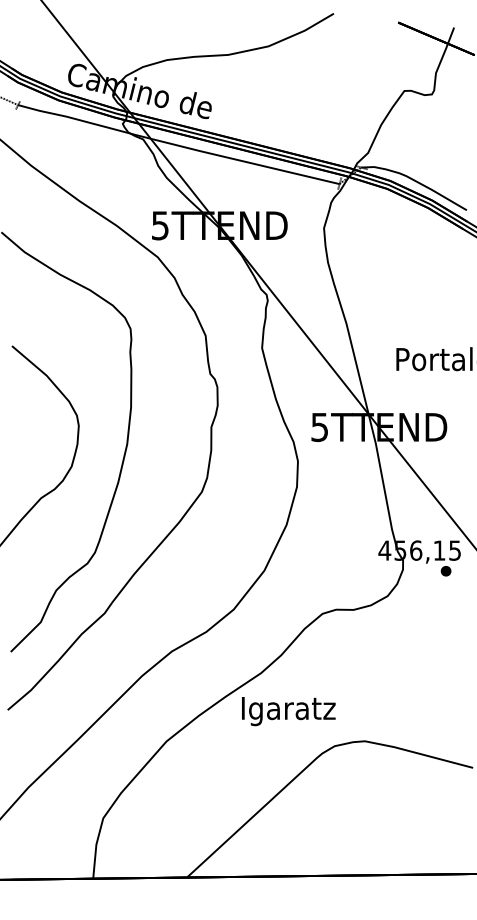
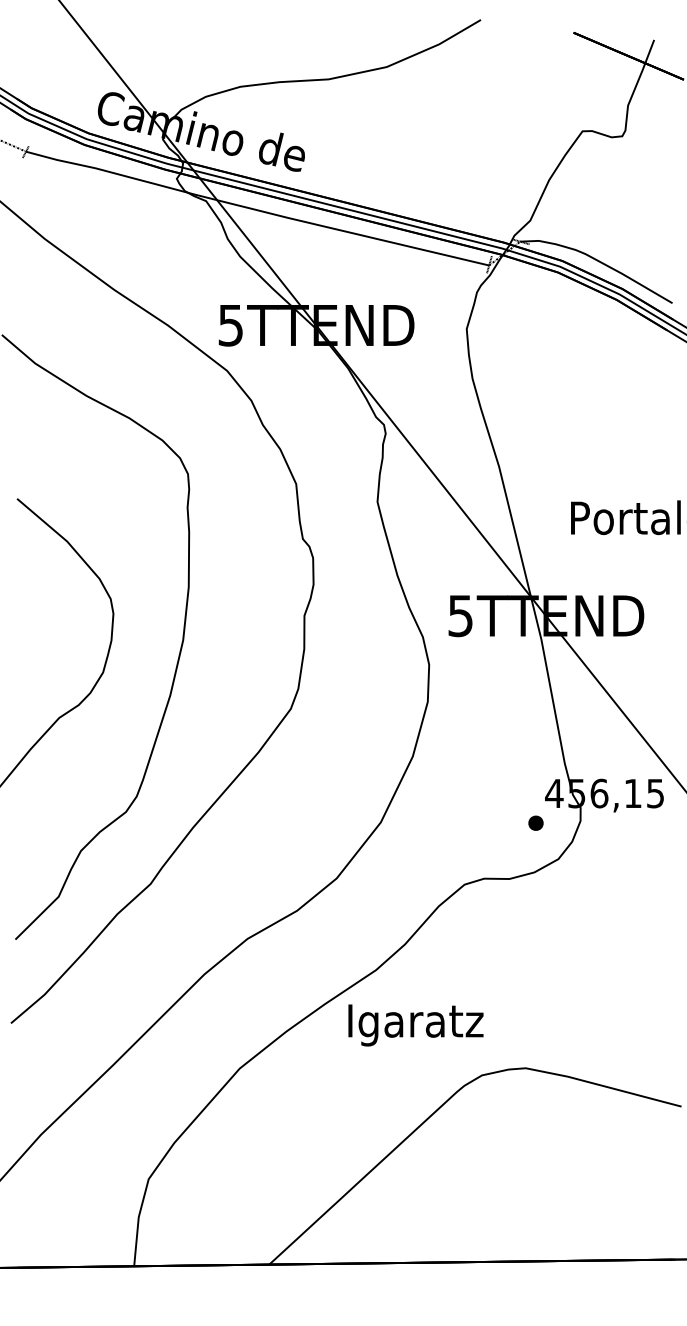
part: (445, 571) -> (535, 823), moved

